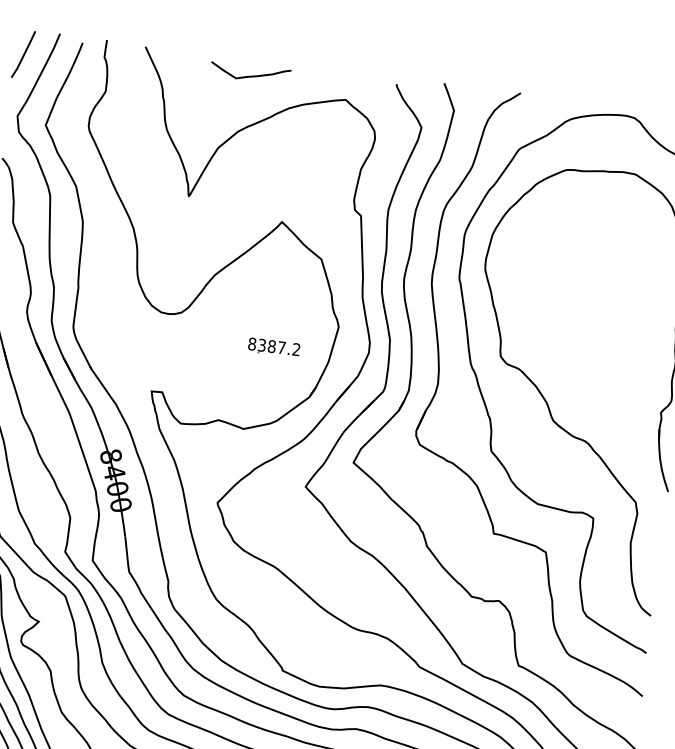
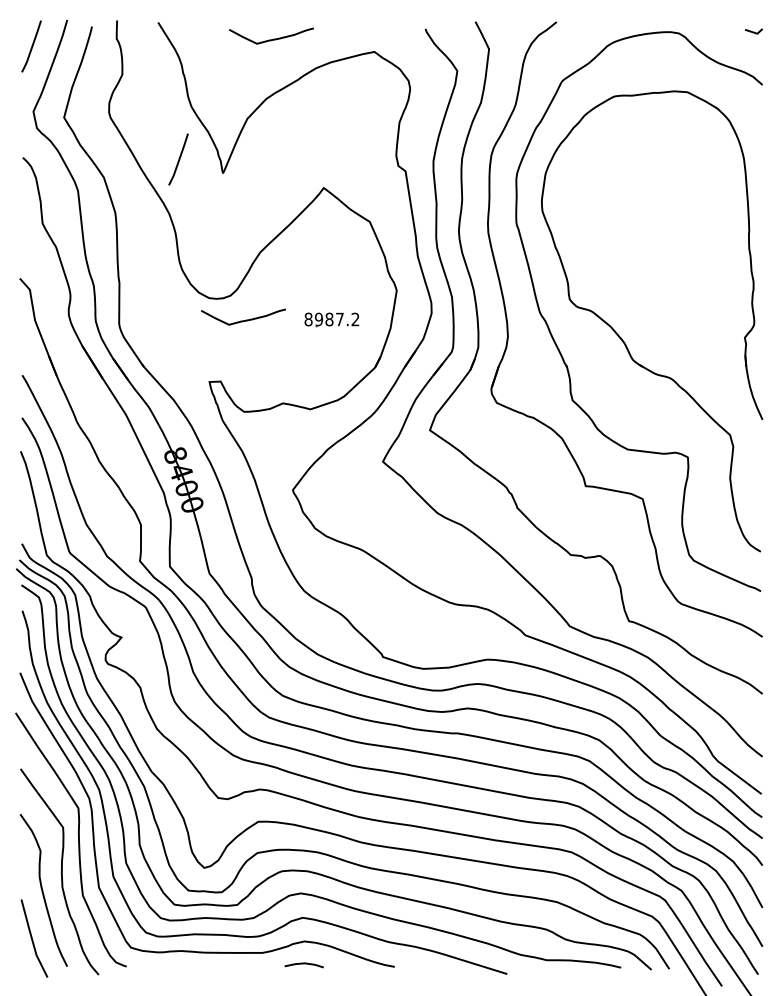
curve: (148, 178) -> (178, 159), added
curve: (192, 336) -> (245, 319), added
text: (262, 345) -> (319, 319), 8387.2 -> 8987.2

